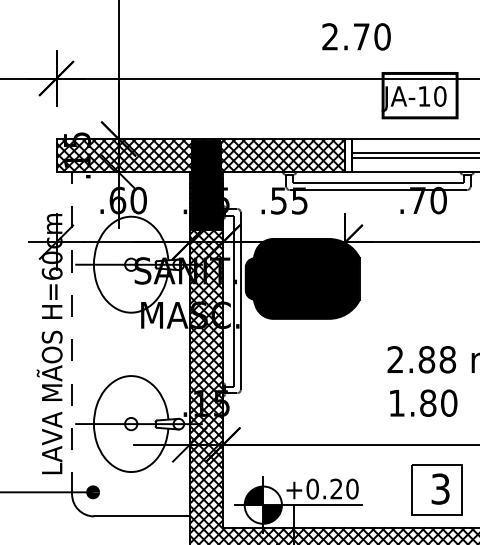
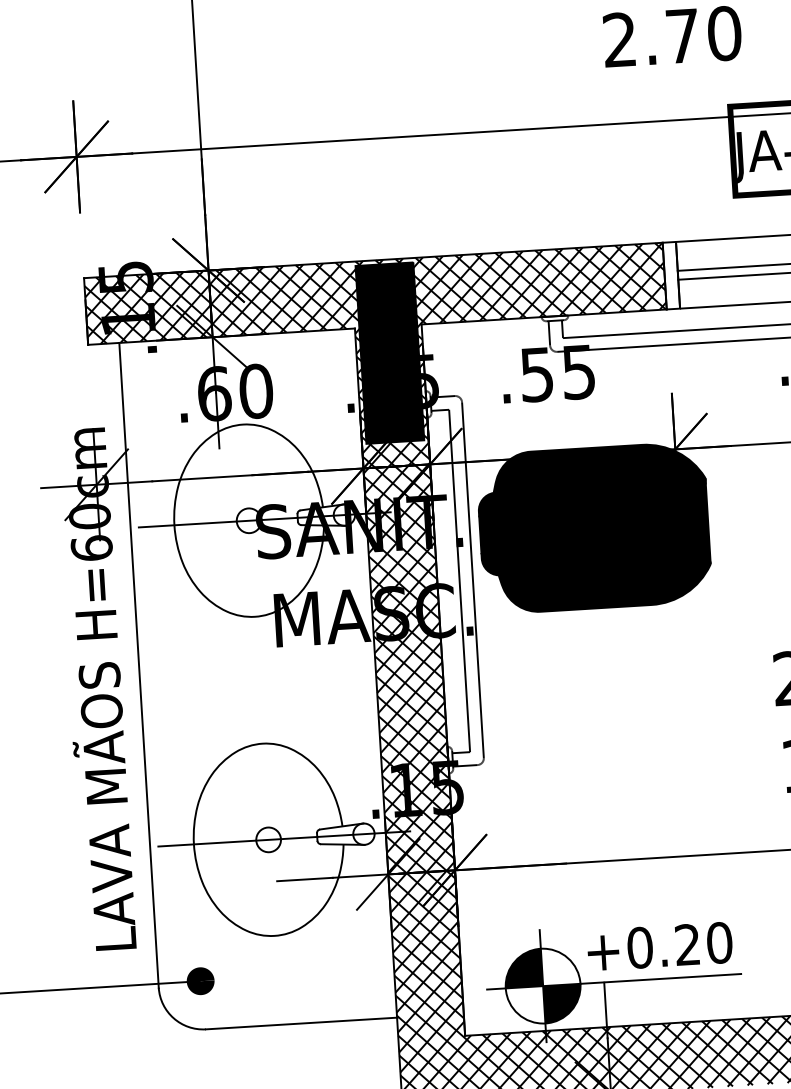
line: (72, 332) -> (139, 663), dashed -> solid

